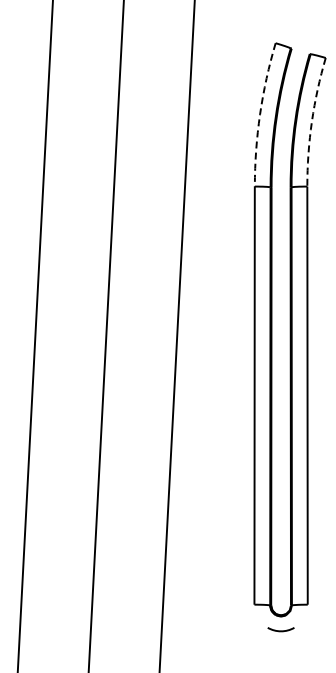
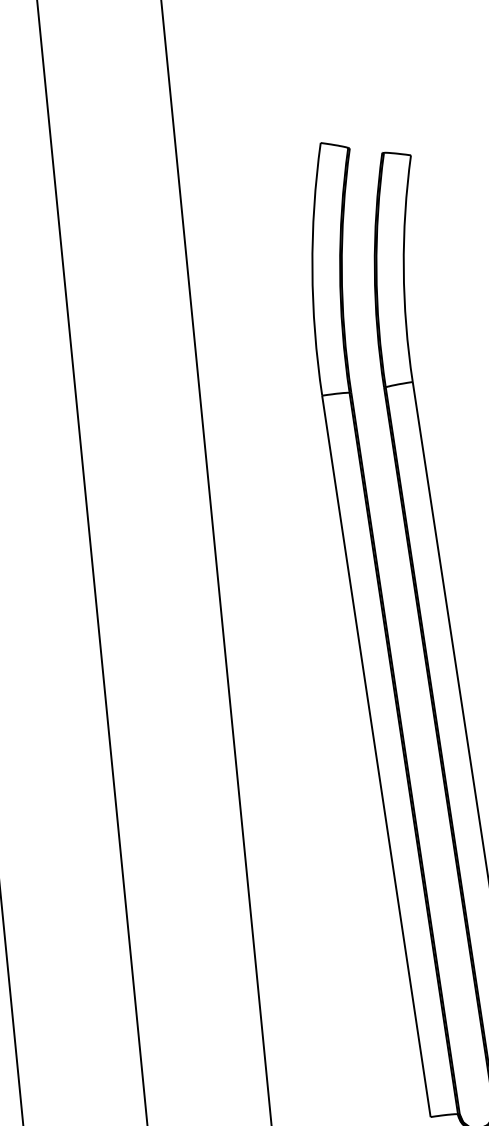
arc: (260, 114) -> (313, 269), dashed -> solid
arc: (311, 121) -> (402, 268), dashed -> solid

